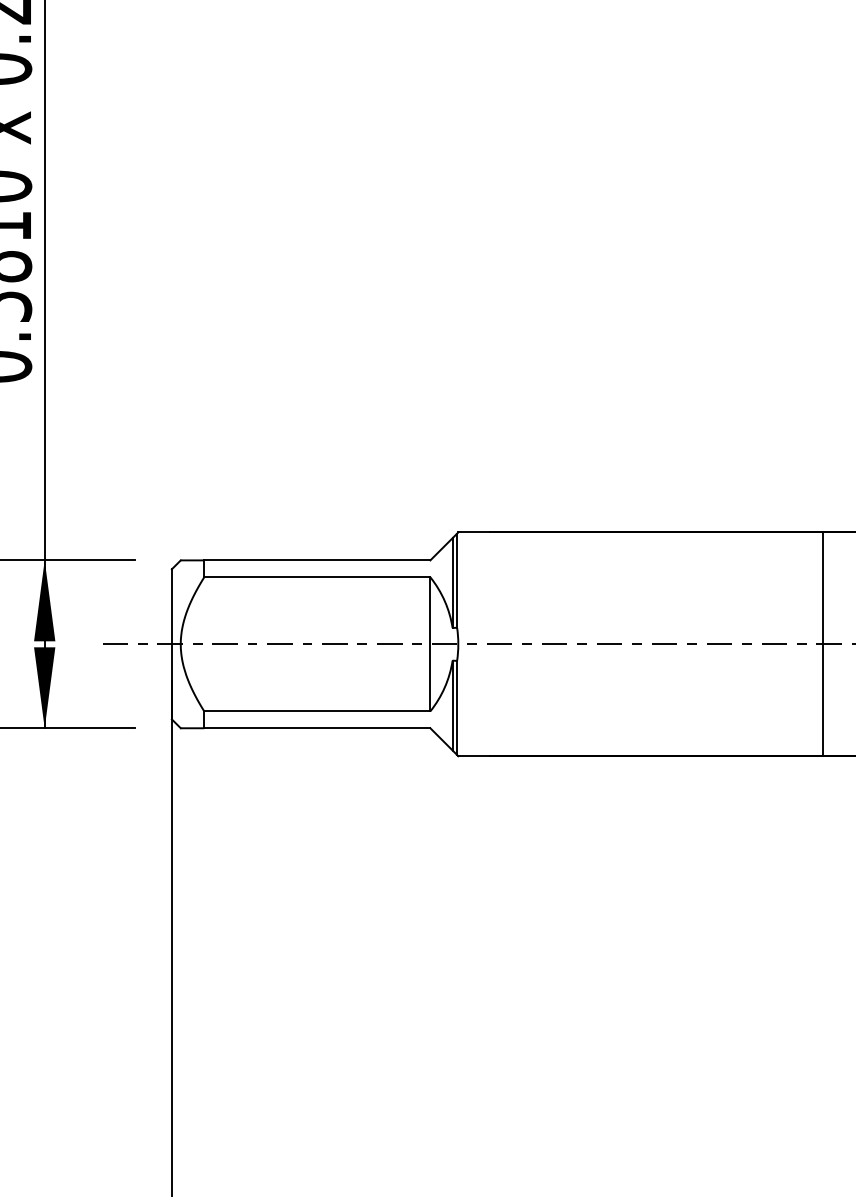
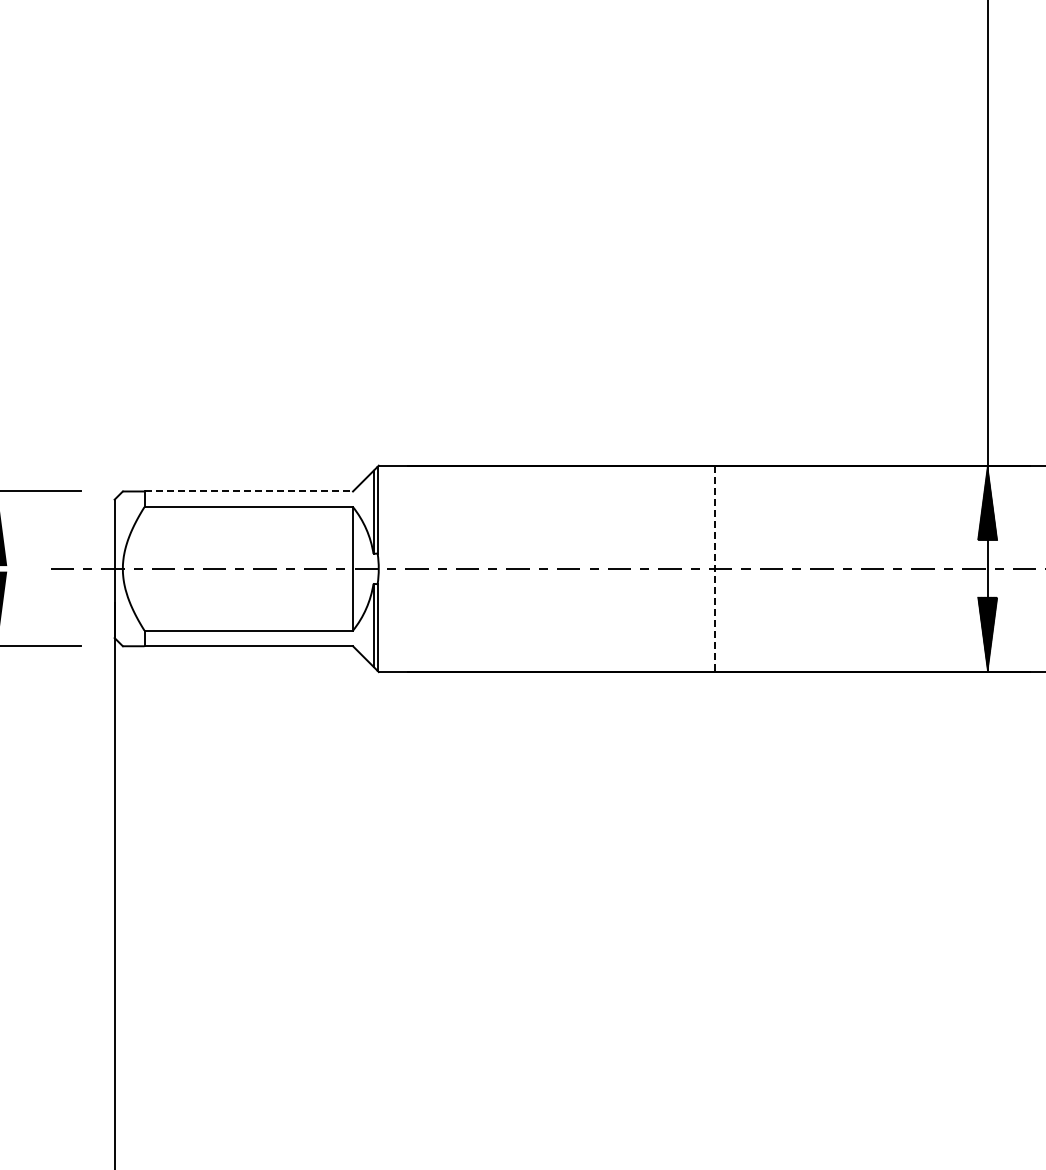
line: (318, 560) -> (249, 491), solid -> dashed
line: (823, 645) -> (715, 569), solid -> dashed

